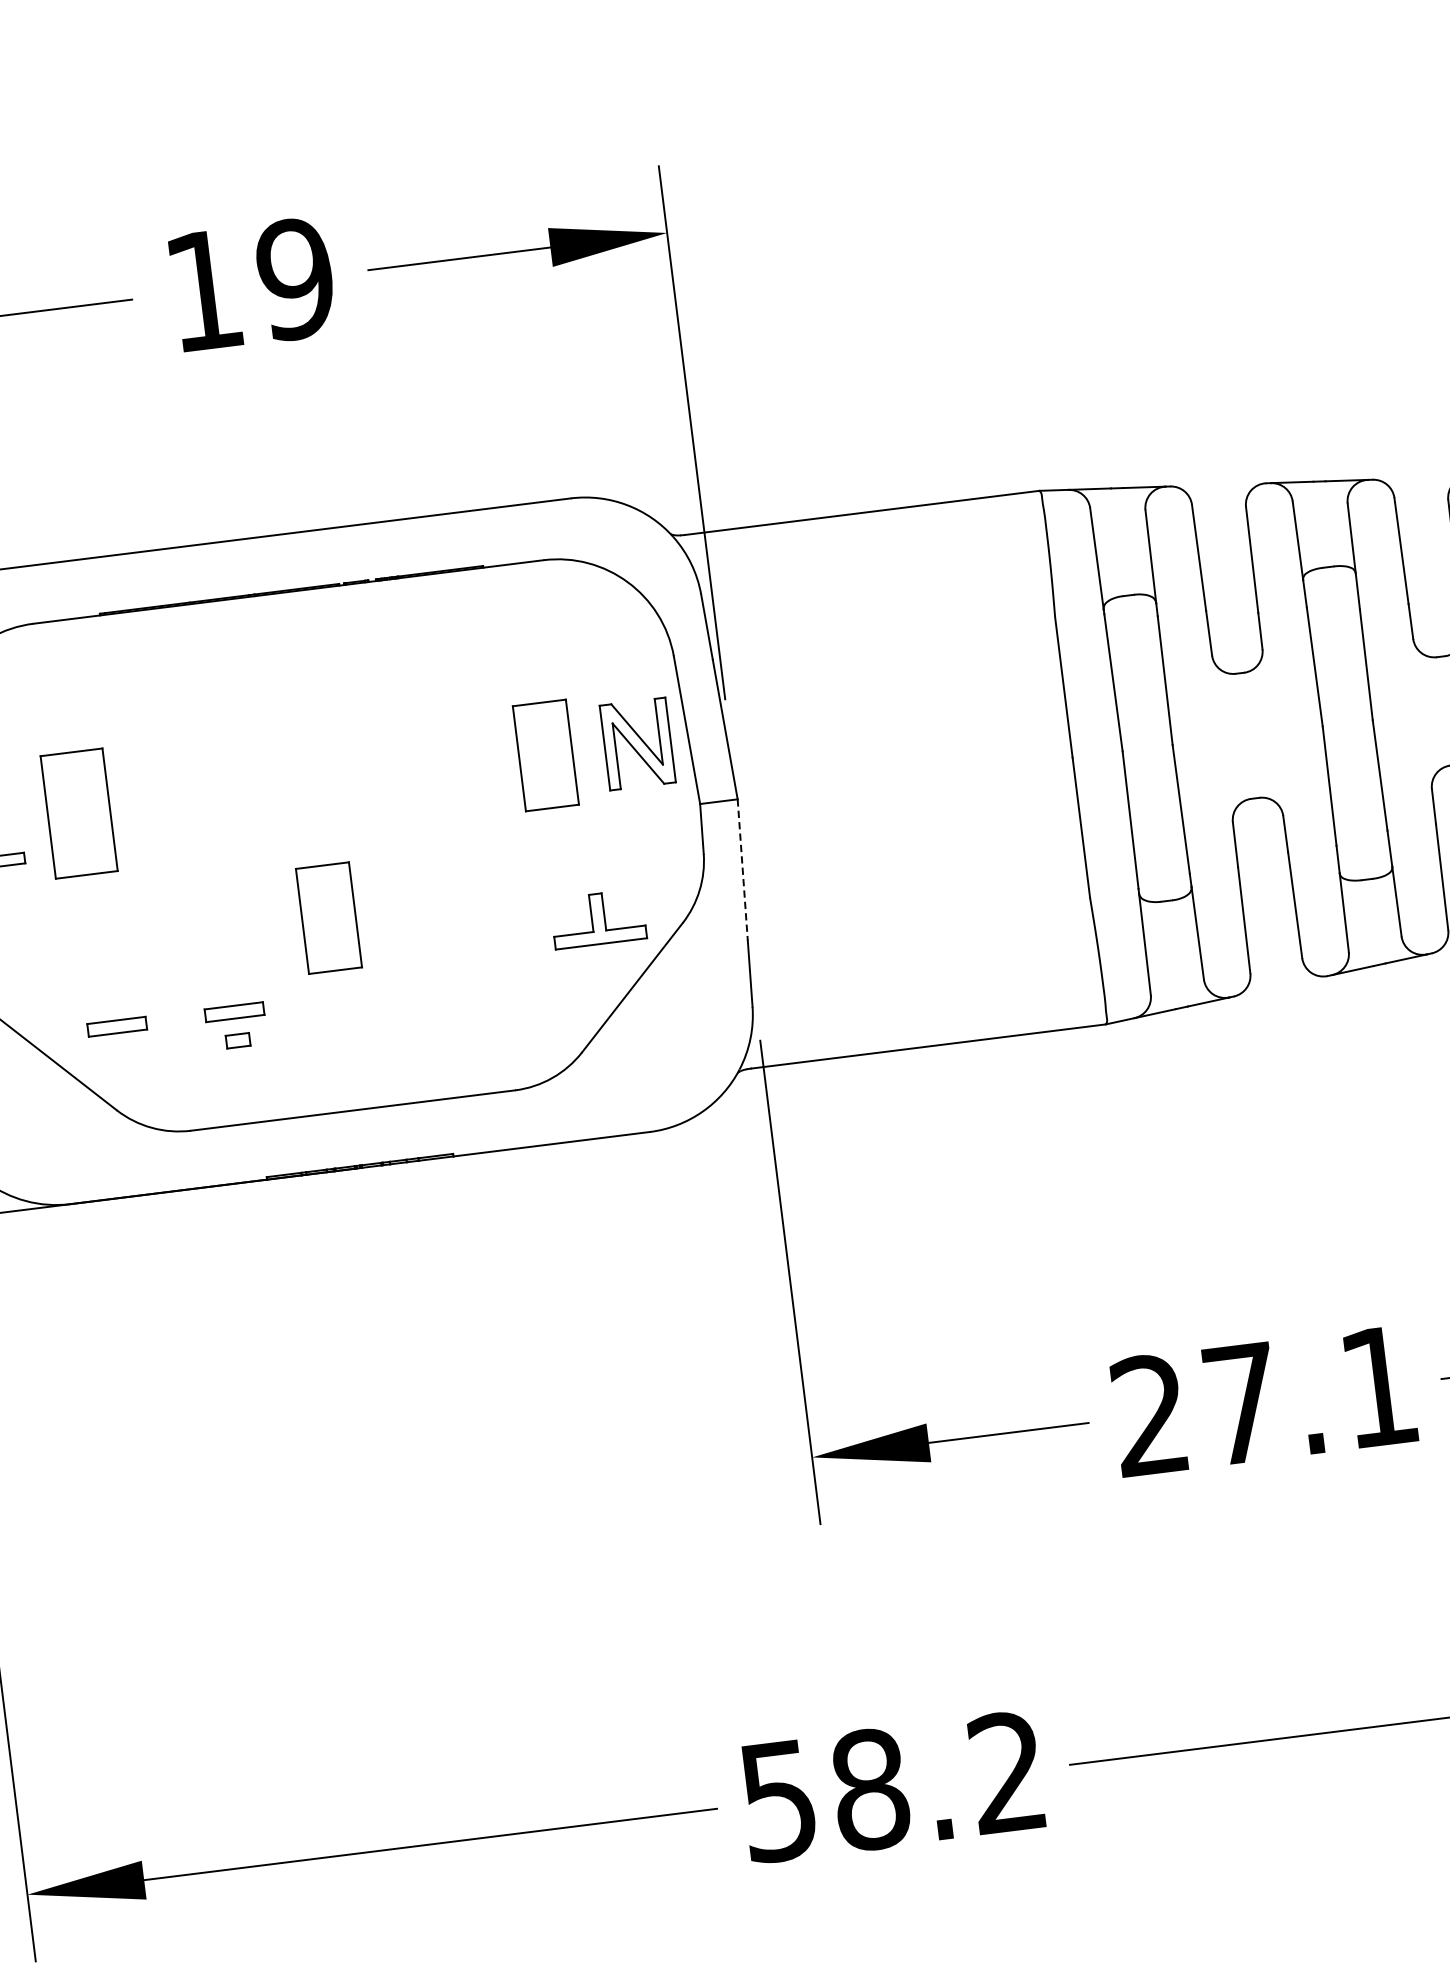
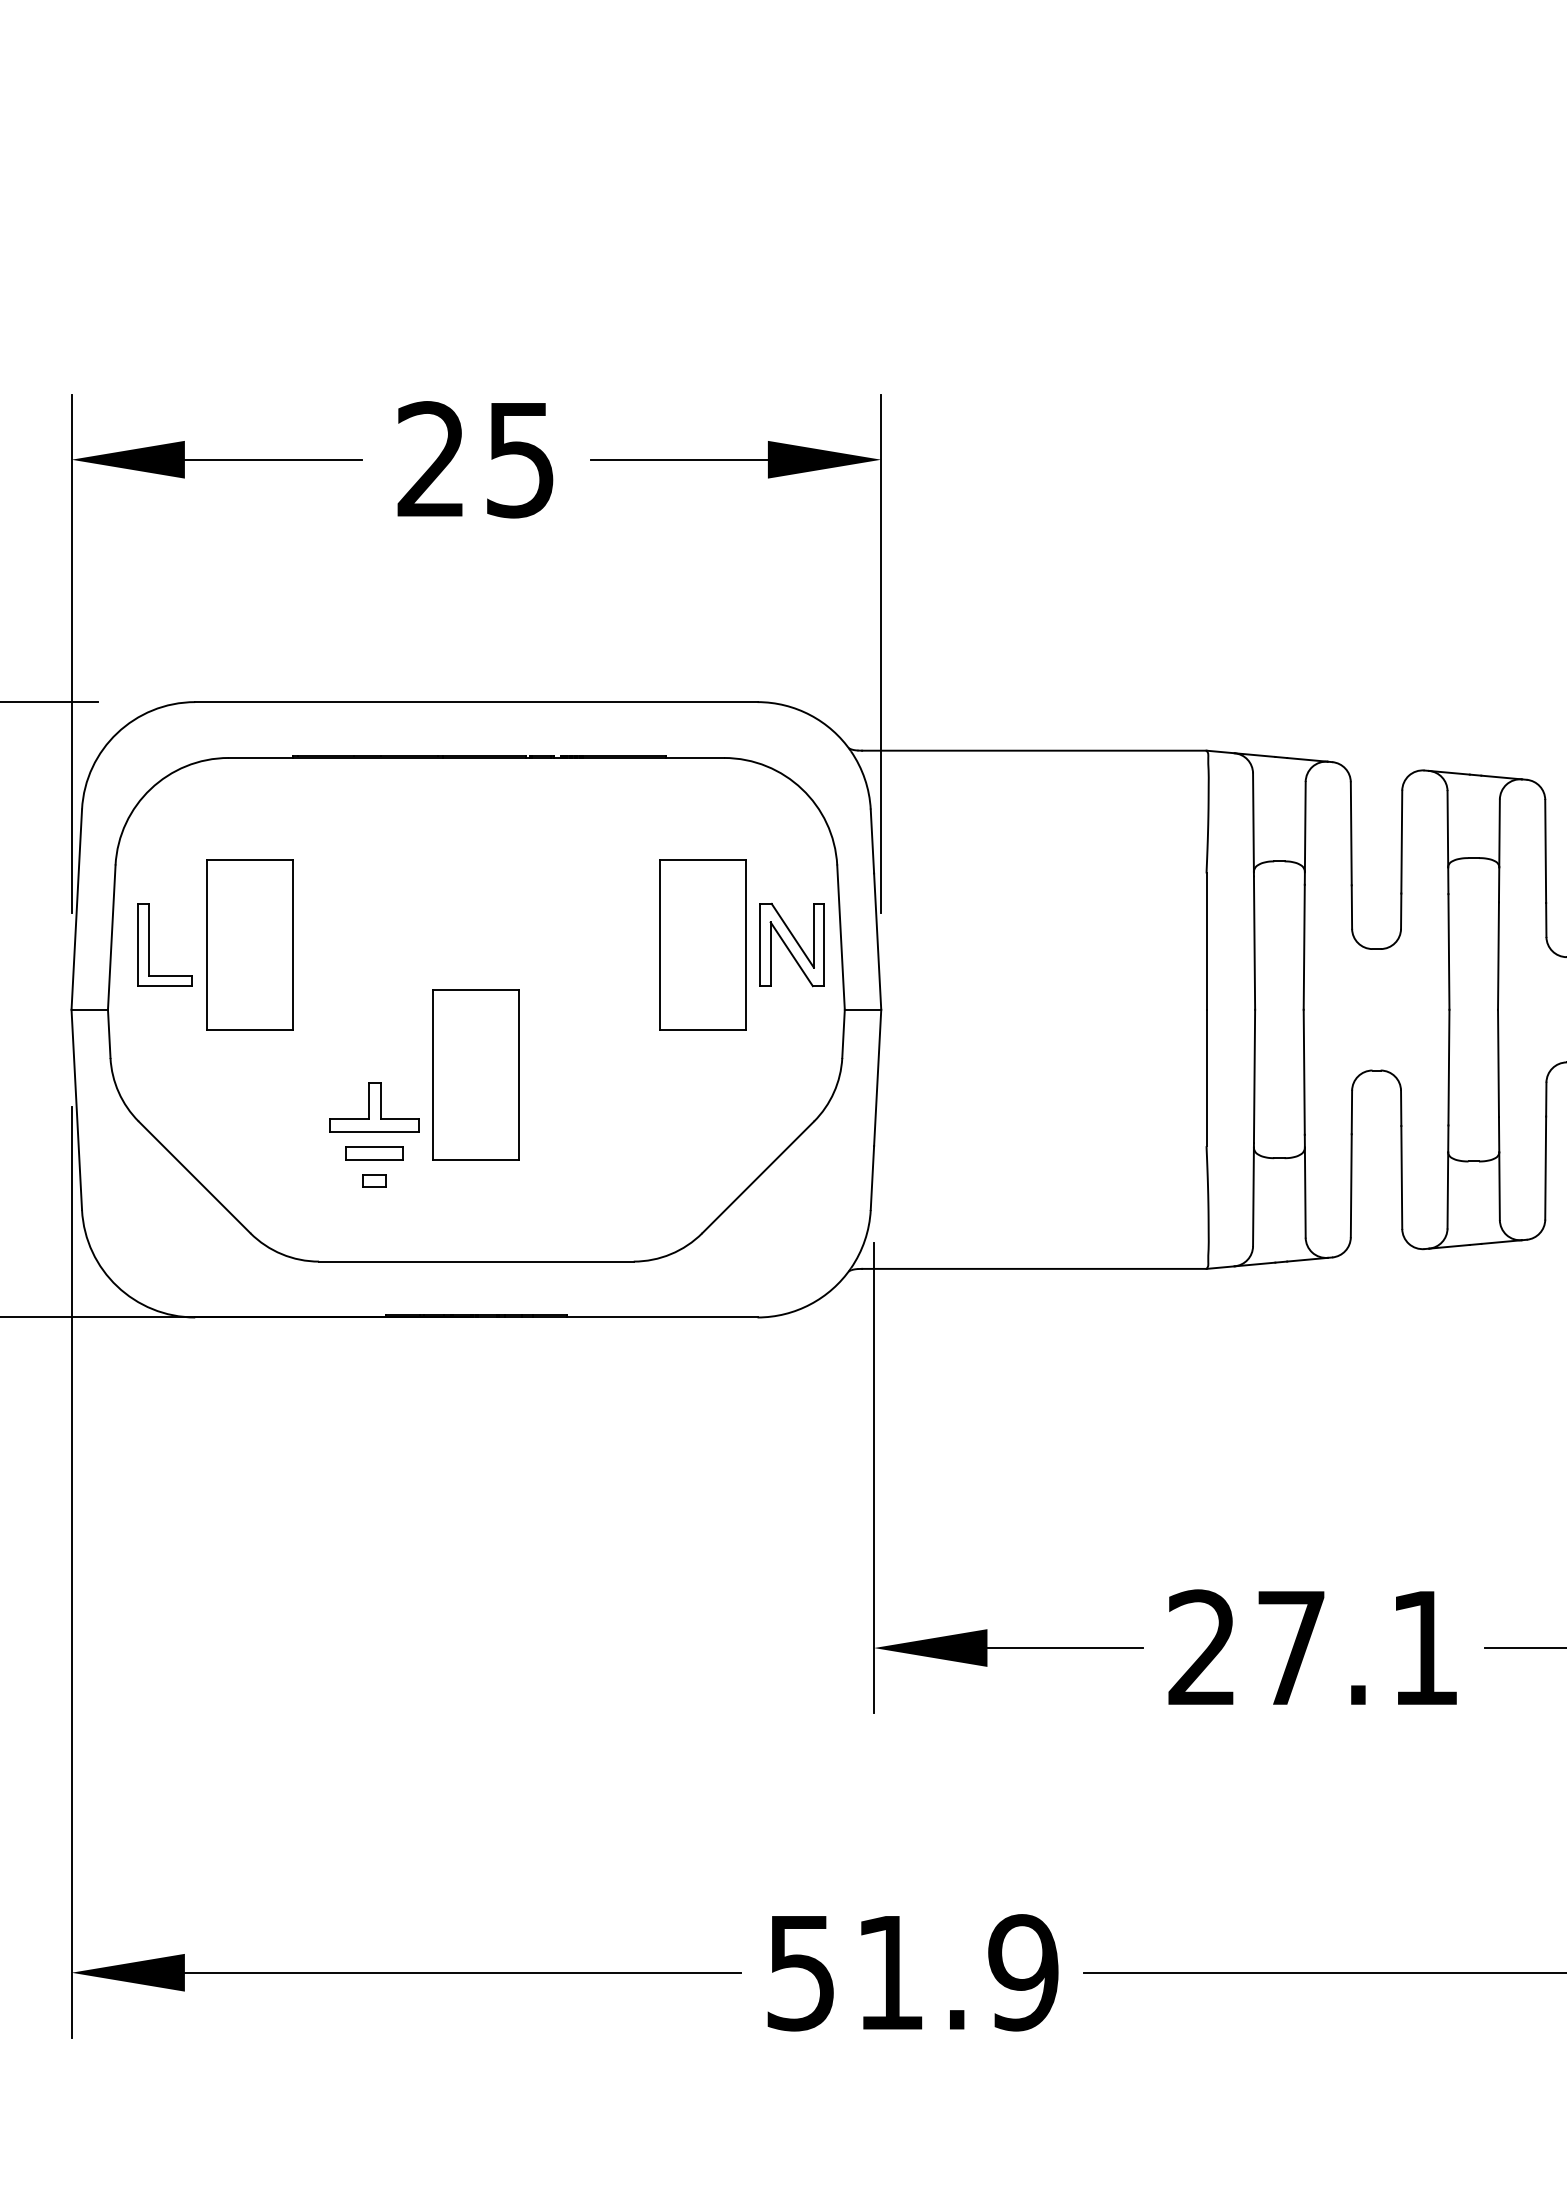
text: (250, 284) -> (476, 459), 19 -> 25
part: (545, 755) -> (702, 944), size x1.67
part: (78, 813) -> (249, 944), size x1.43
line: (742, 870) -> (877, 1078), dashed -> solid
part: (328, 918) -> (475, 1074), size x1.67
part: (598, 918) -> (374, 1107), moved
part: (116, 1026) -> (260, 1153), removed
text: (938, 1780) -> (956, 1972), 58.2 -> 51.9

